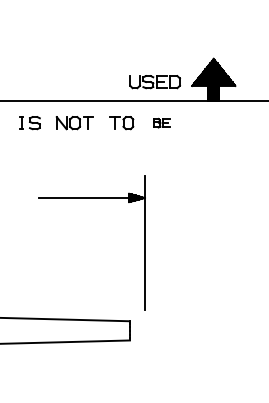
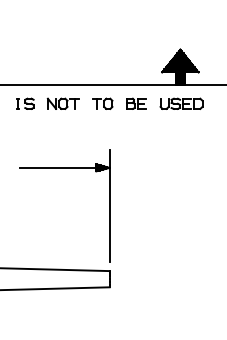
part: (154, 82) -> (181, 104), moved
part: (161, 123) -> (136, 104), size x1.43
part: (91, 198) -> (64, 168), moved

